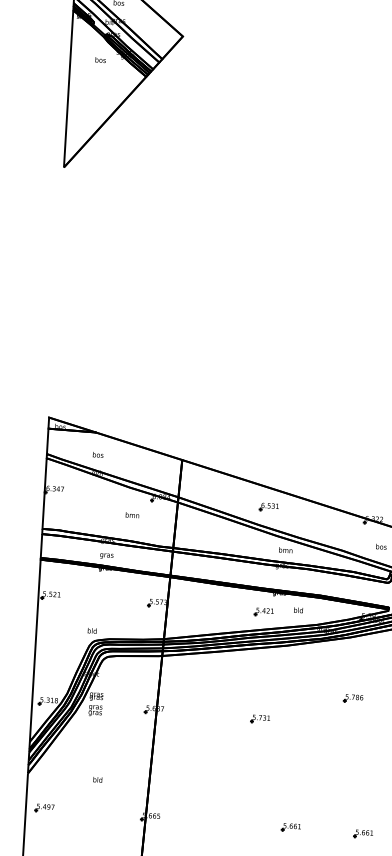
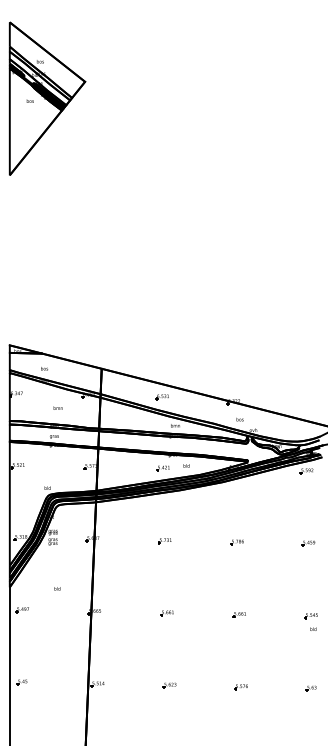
text: (131, 514) -> (57, 407), moved
part: (352, 698) -> (236, 542), moved
part: (289, 827) -> (166, 613), moved

